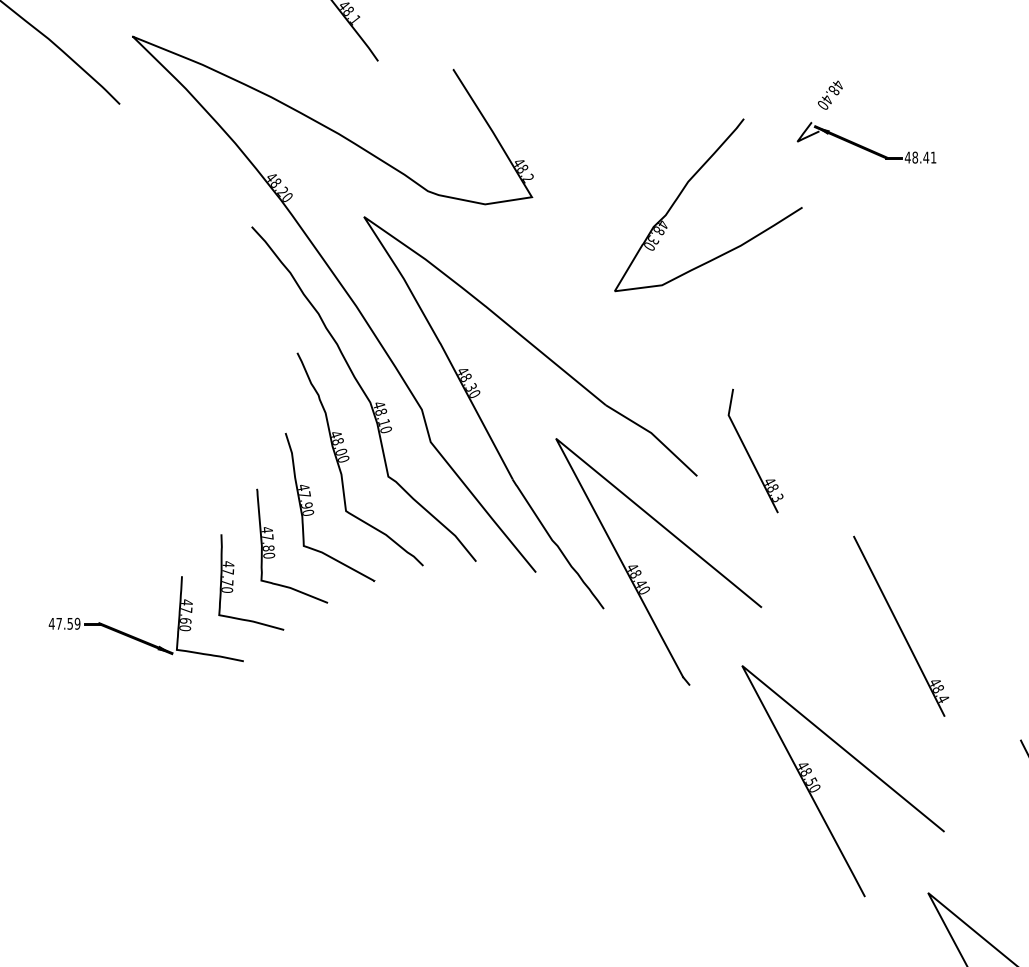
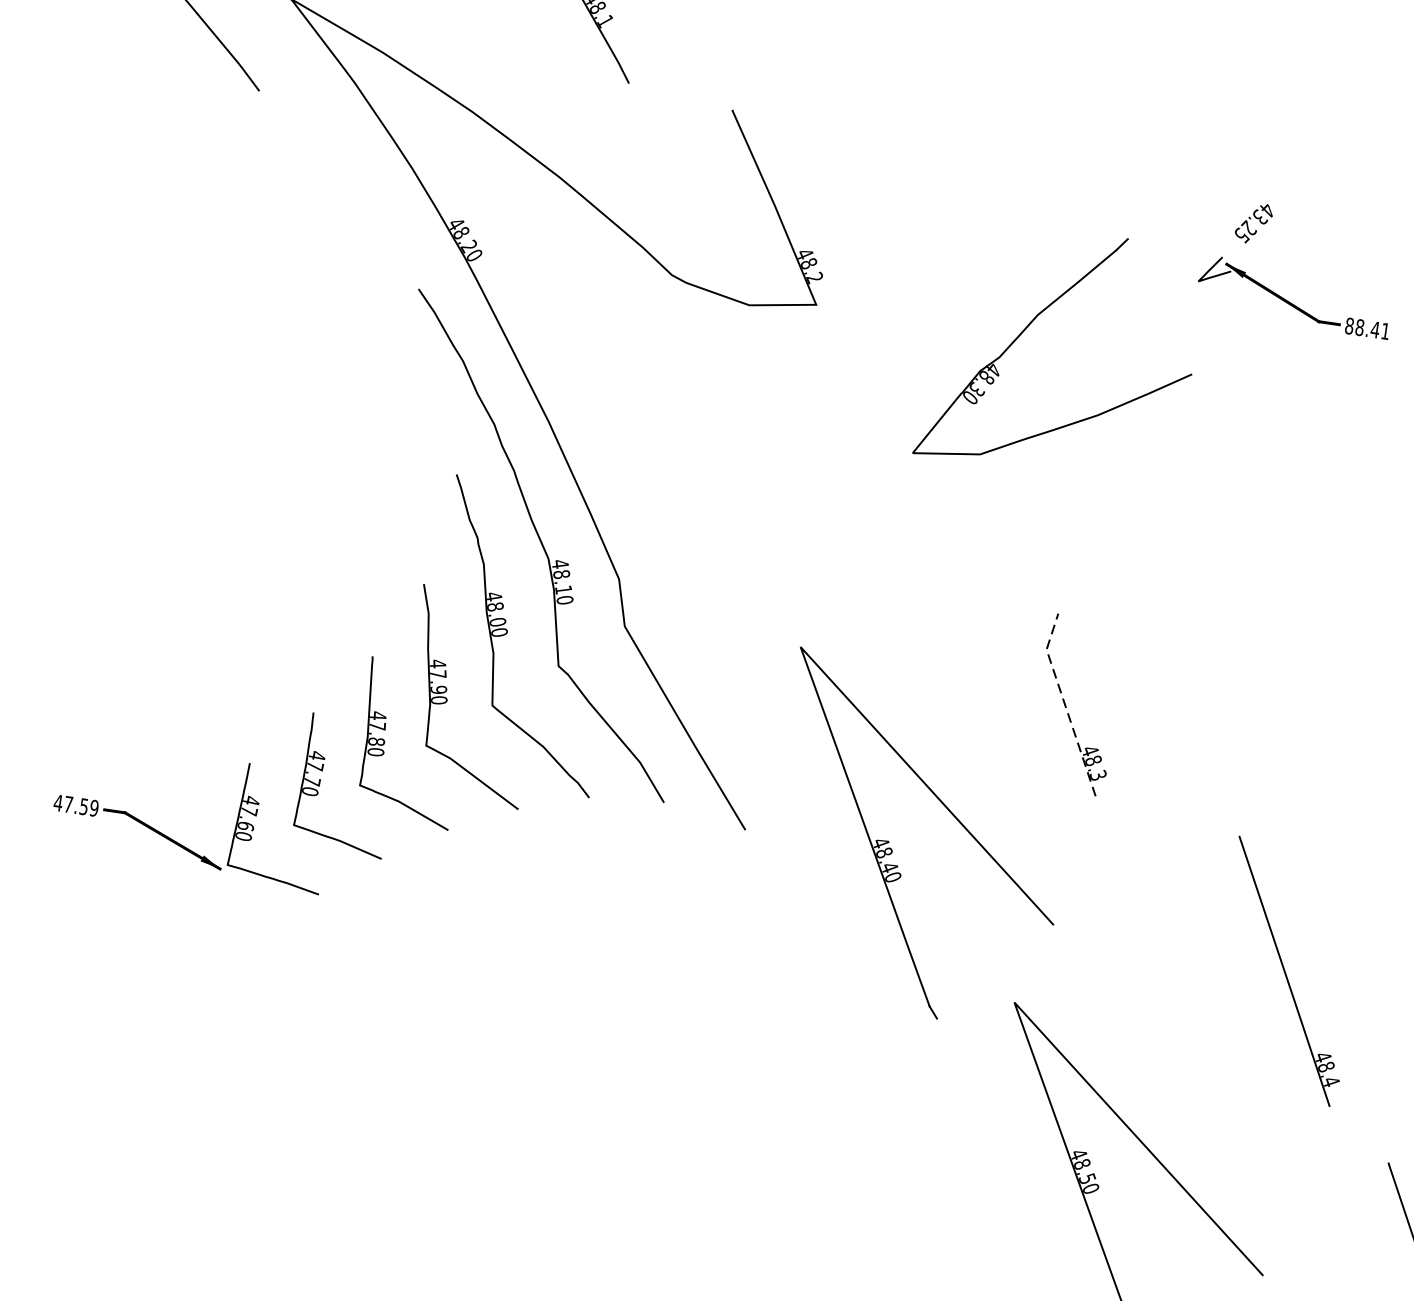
text: (829, 97) -> (1252, 226), 48.40 -> 43.25
text: (907, 157) -> (1349, 325), 48.41 -> 88.41
part: (489, 433) -> (708, 626), removed
line: (747, 451) -> (1065, 704), solid -> dashed
part: (901, 625) -> (1287, 970), moved

